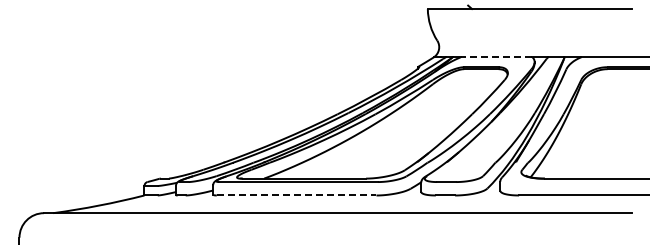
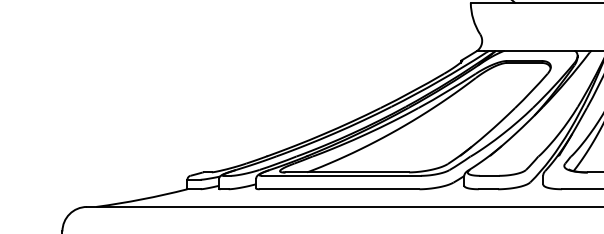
line: (496, 57) -> (539, 51), dashed -> solid
line: (296, 195) -> (339, 189), dashed -> solid

